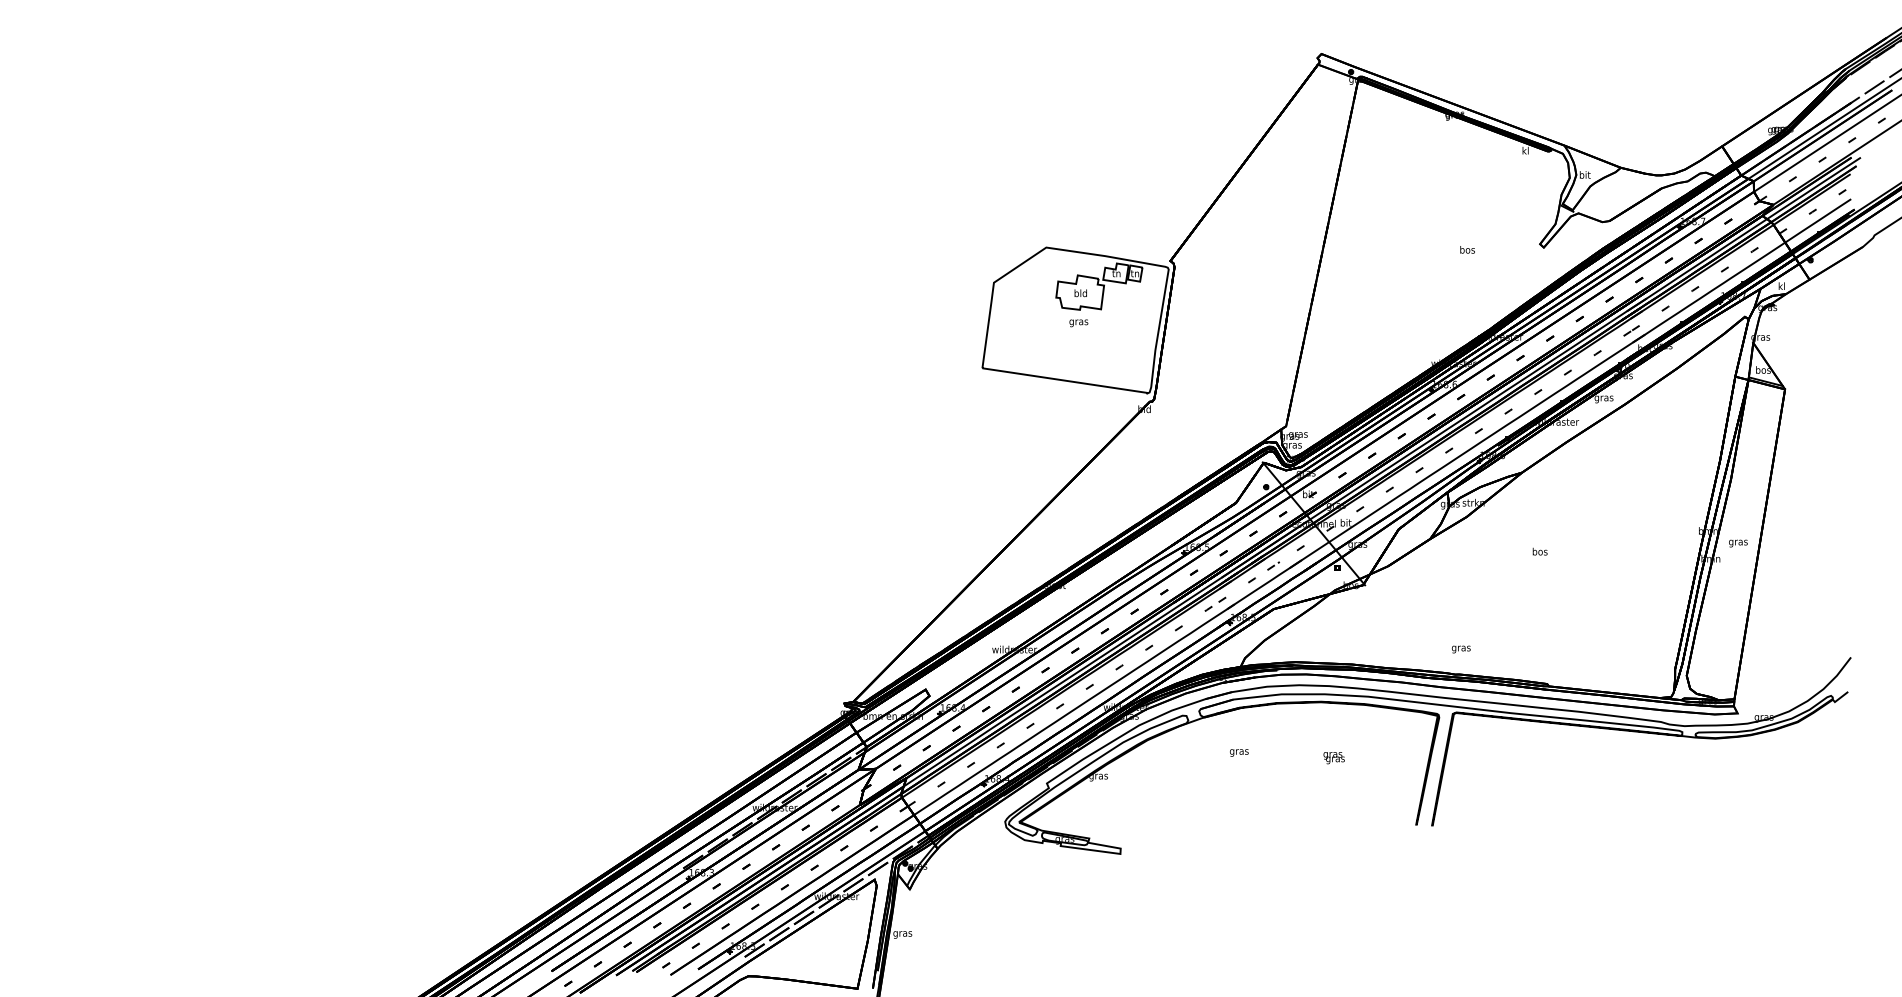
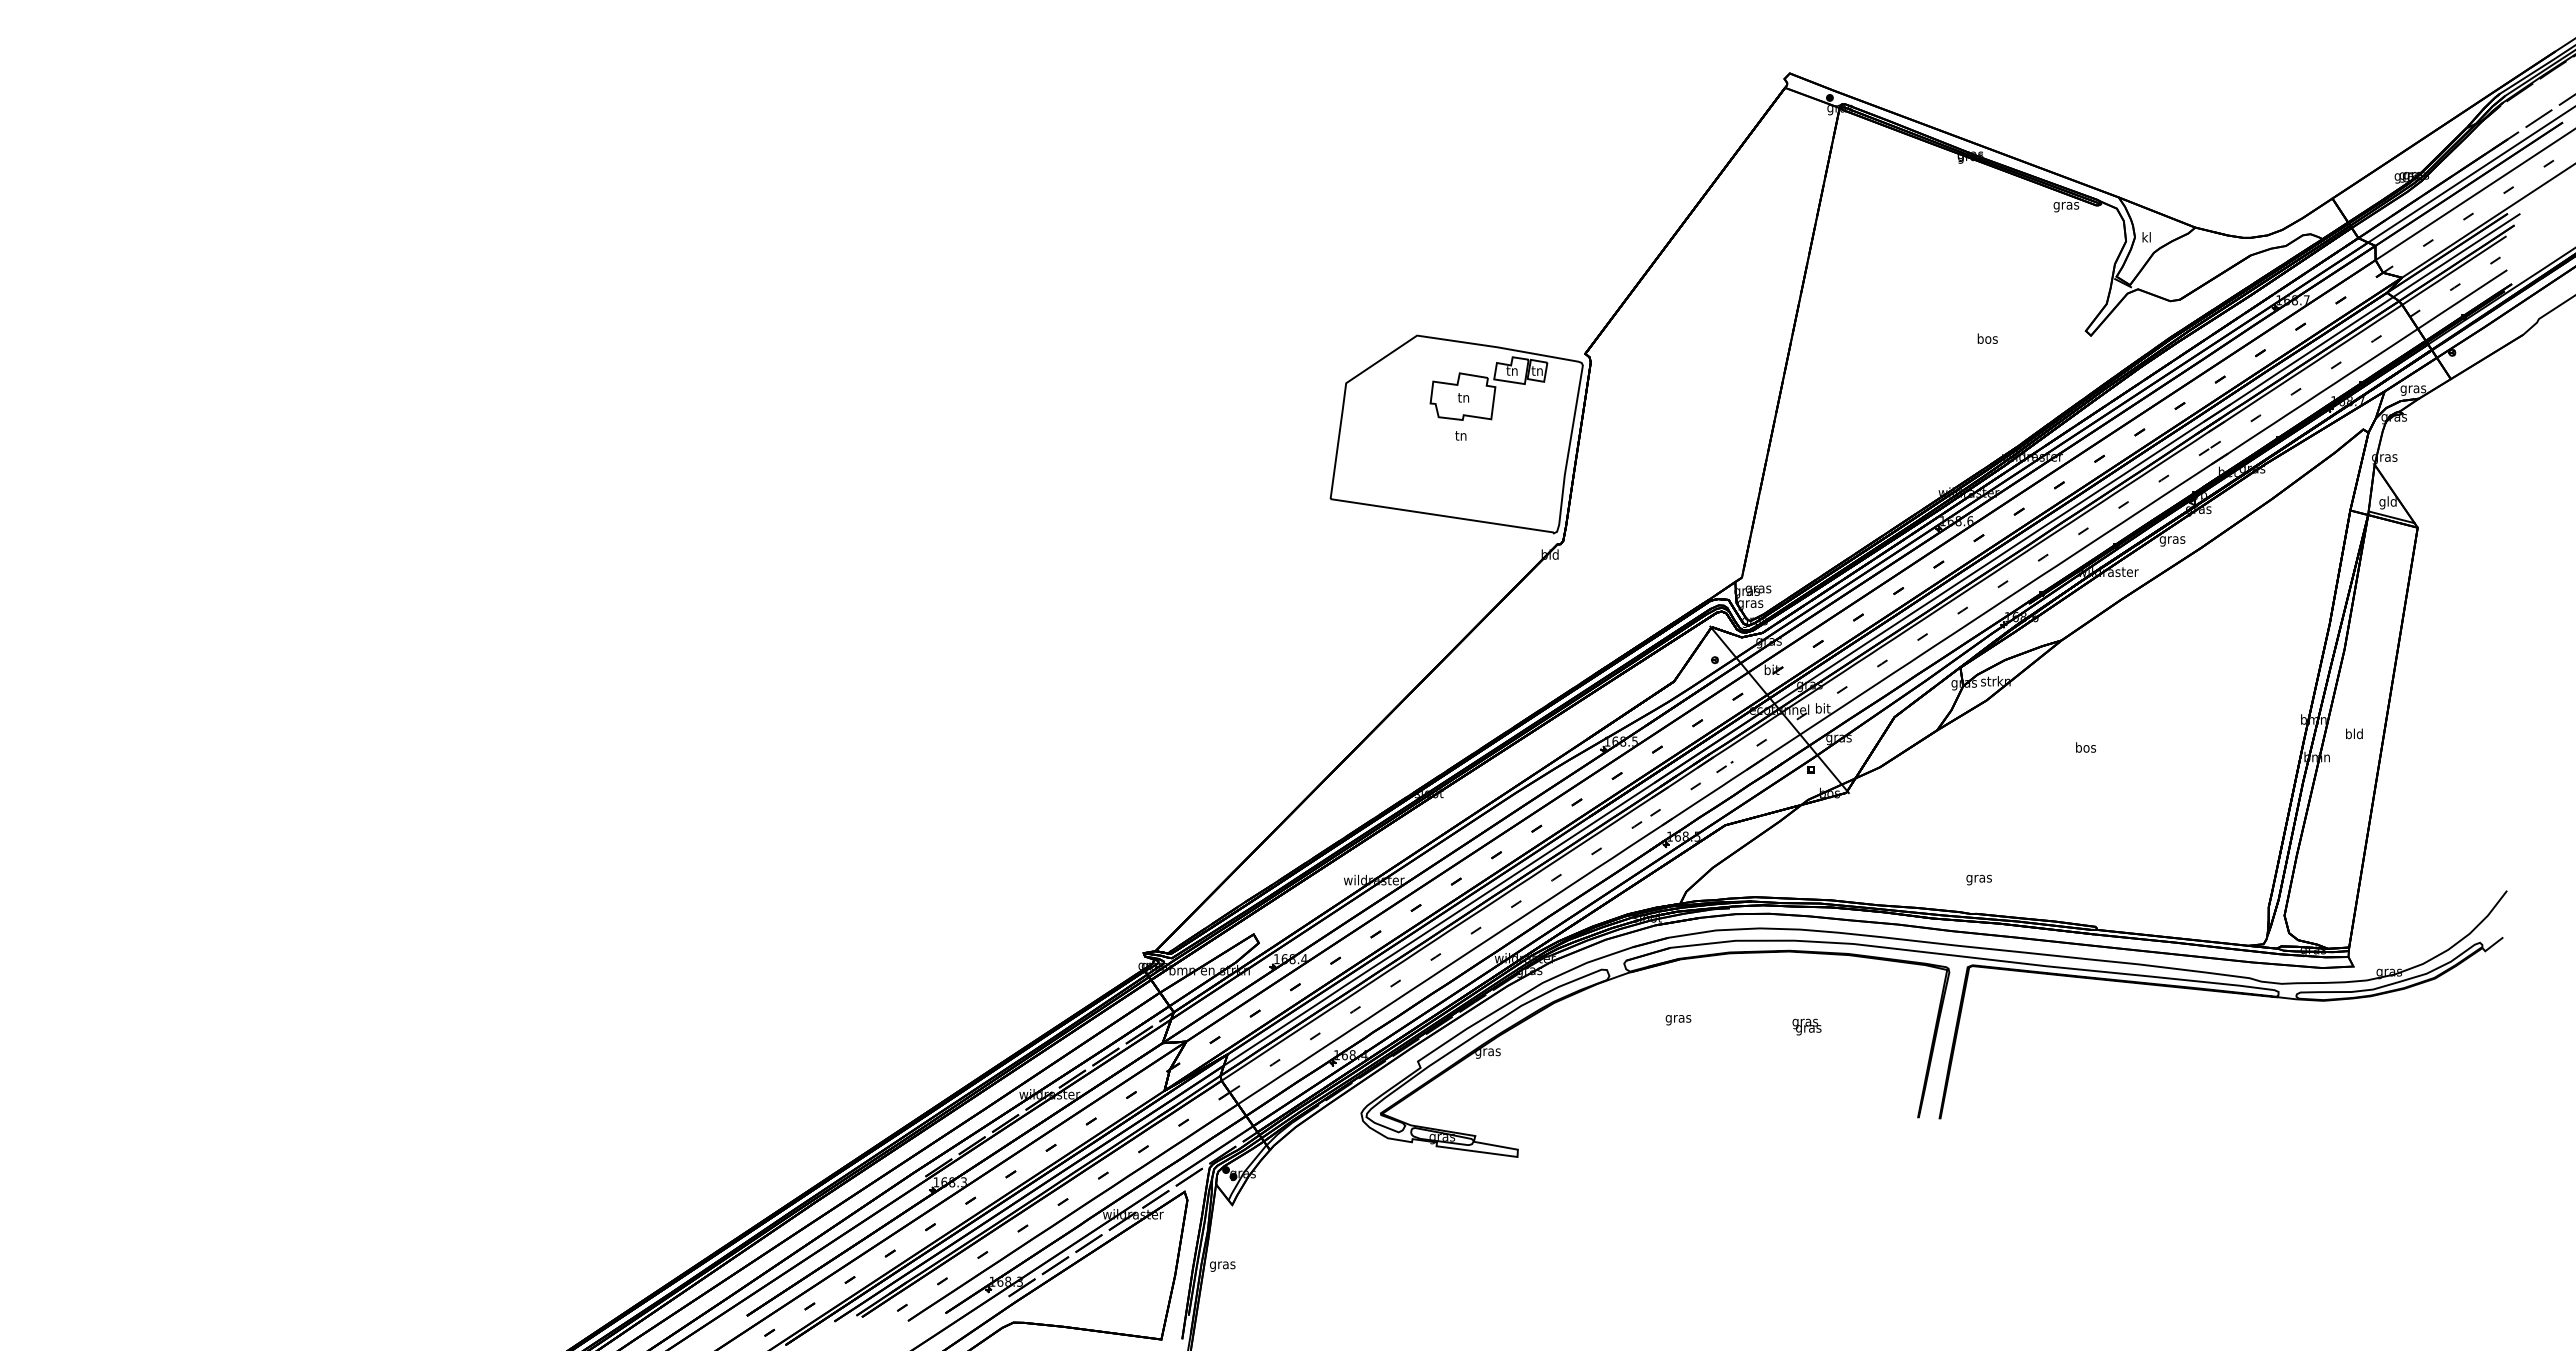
text: (1525, 151) -> (2066, 205), kl -> gras
text: (1584, 175) -> (2146, 237), bit -> kl
text: (1781, 286) -> (2413, 388), kl -> gras
text: (1080, 293) -> (1463, 397), bld -> tn
text: (1078, 322) -> (1460, 437), gras -> tn
text: (1763, 370) -> (2388, 502), bos -> gld
text: (1738, 542) -> (2354, 734), gras -> bld

